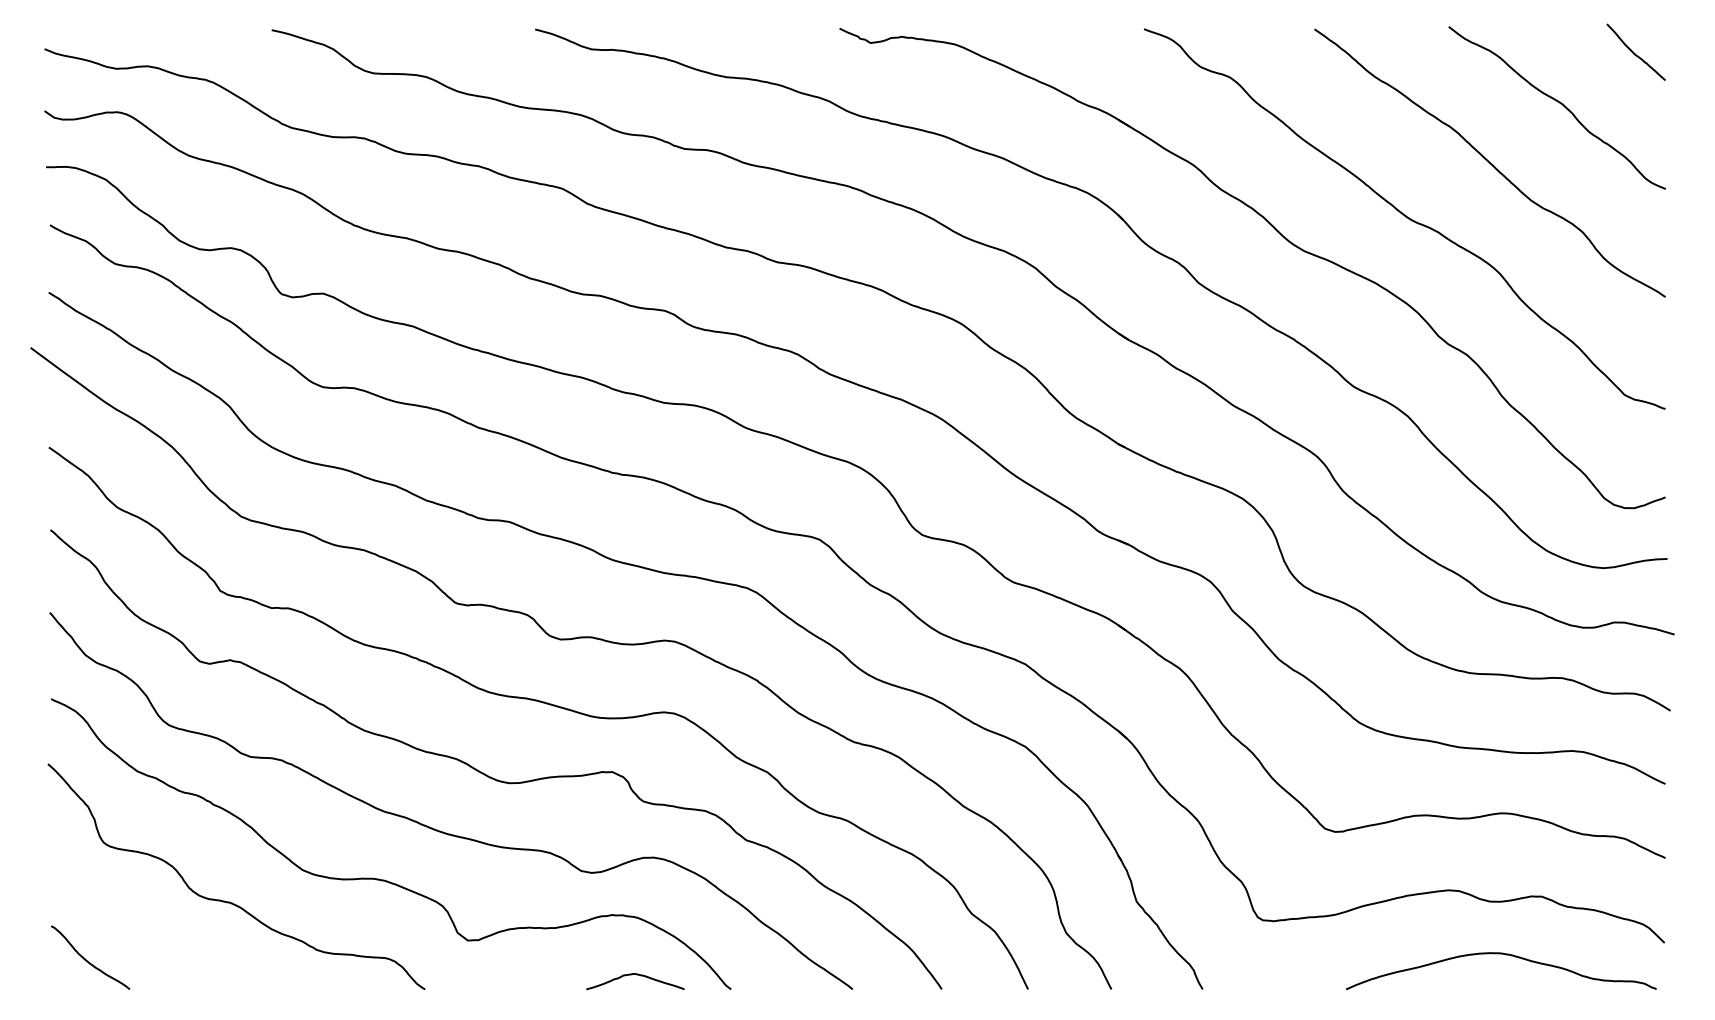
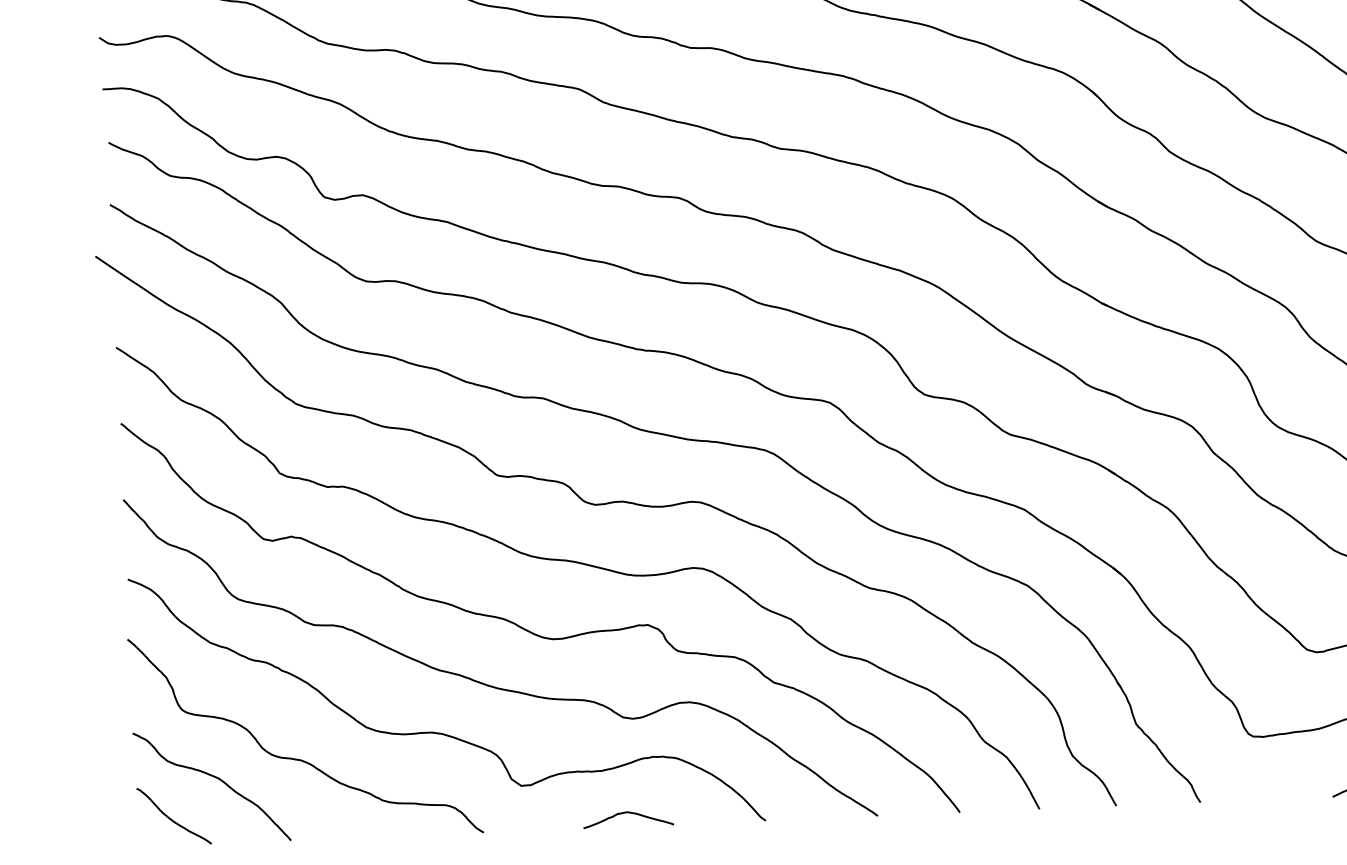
curve: (137, 918) -> (215, 778), added
curve: (636, 975) -> (629, 813), moved

